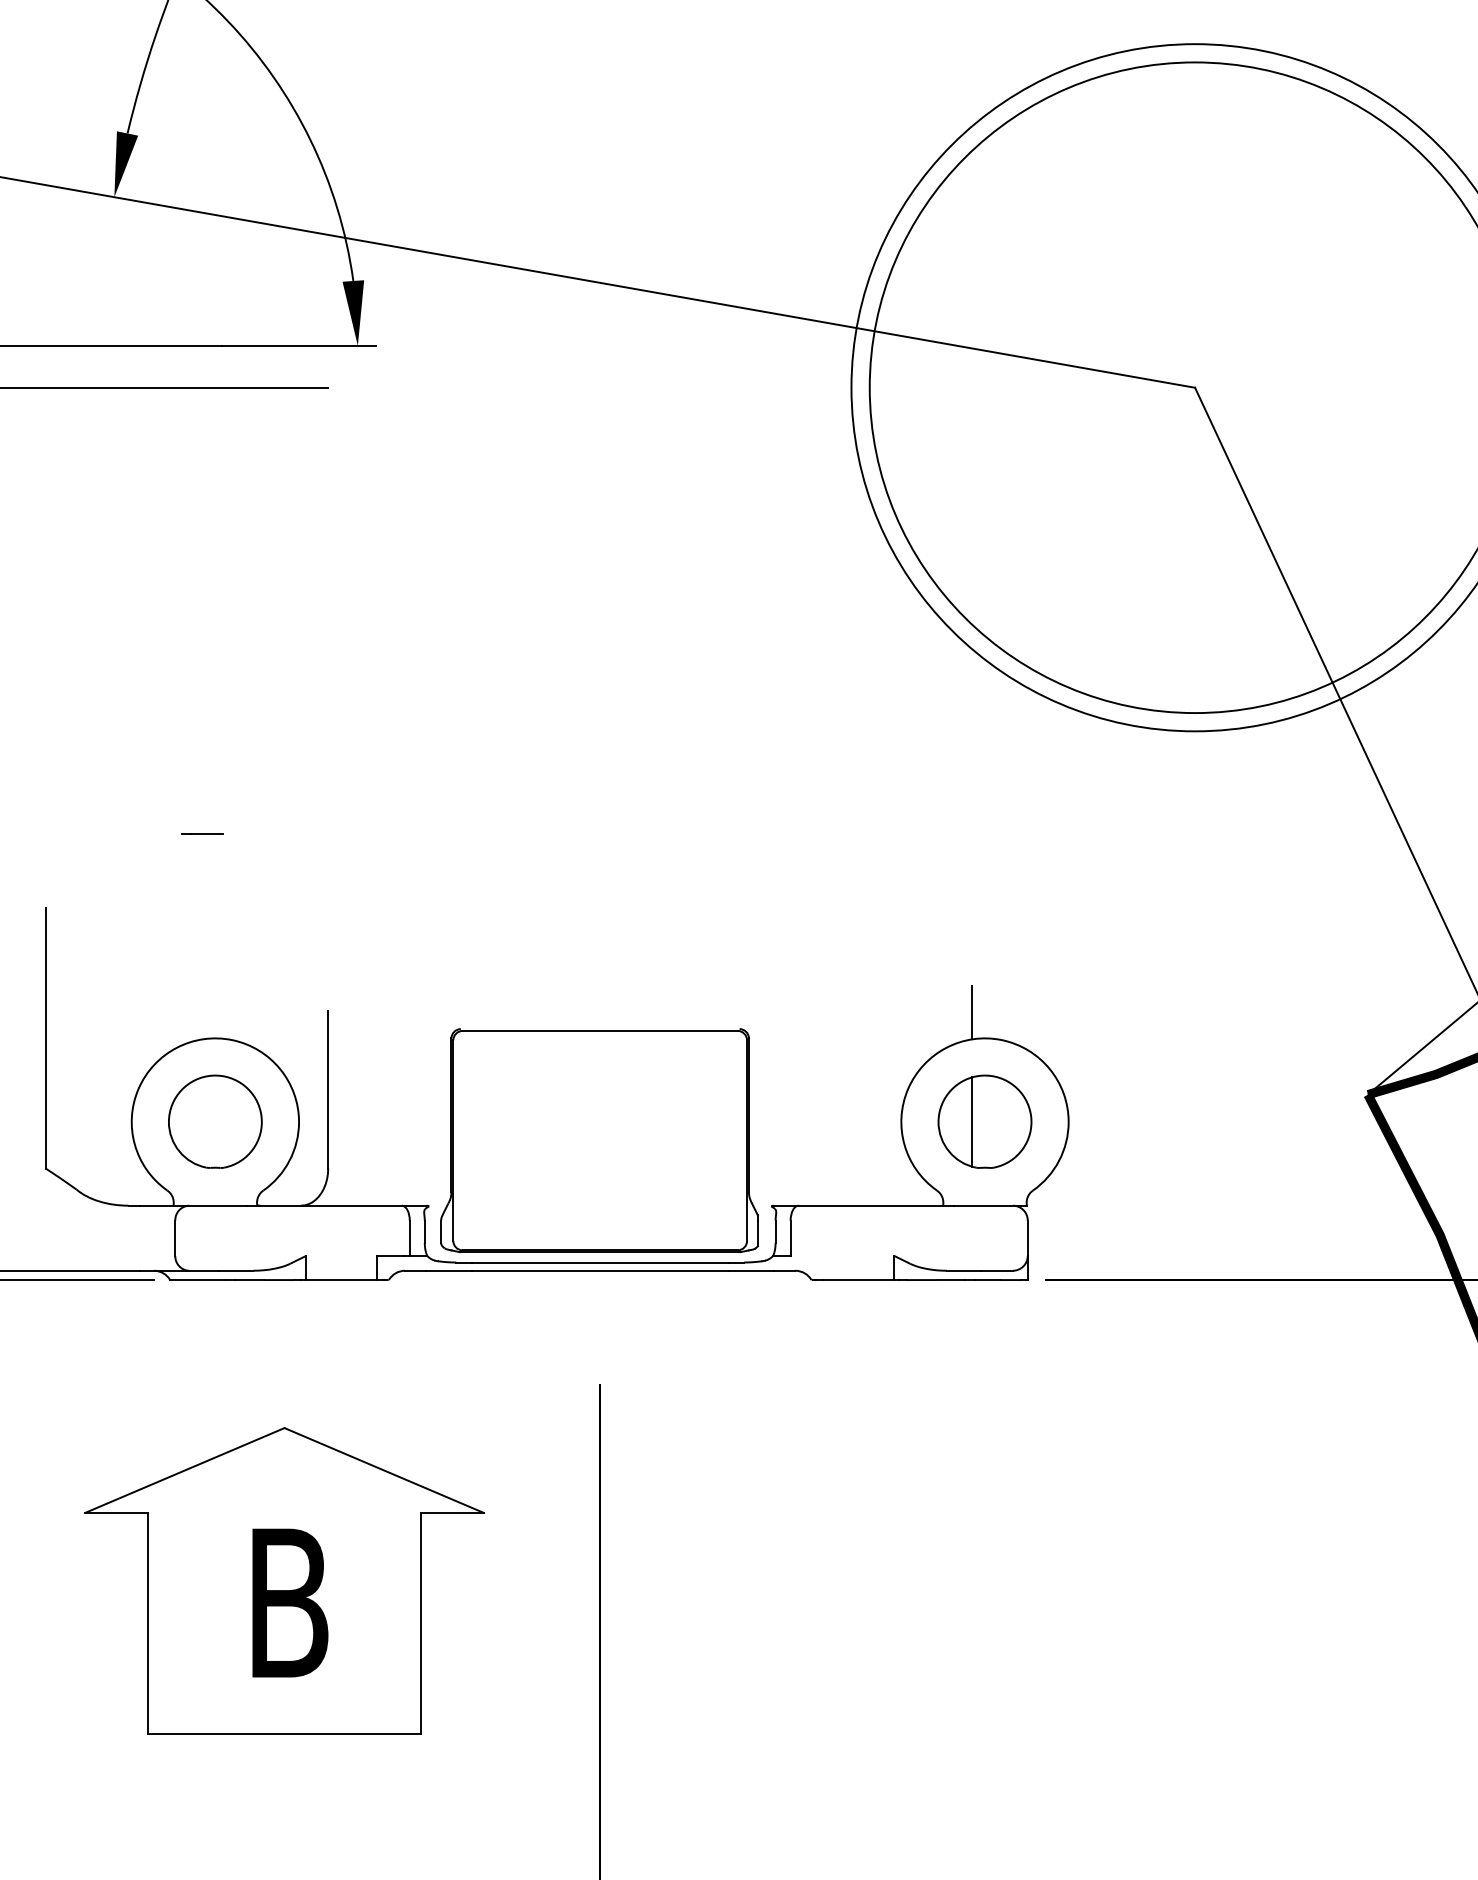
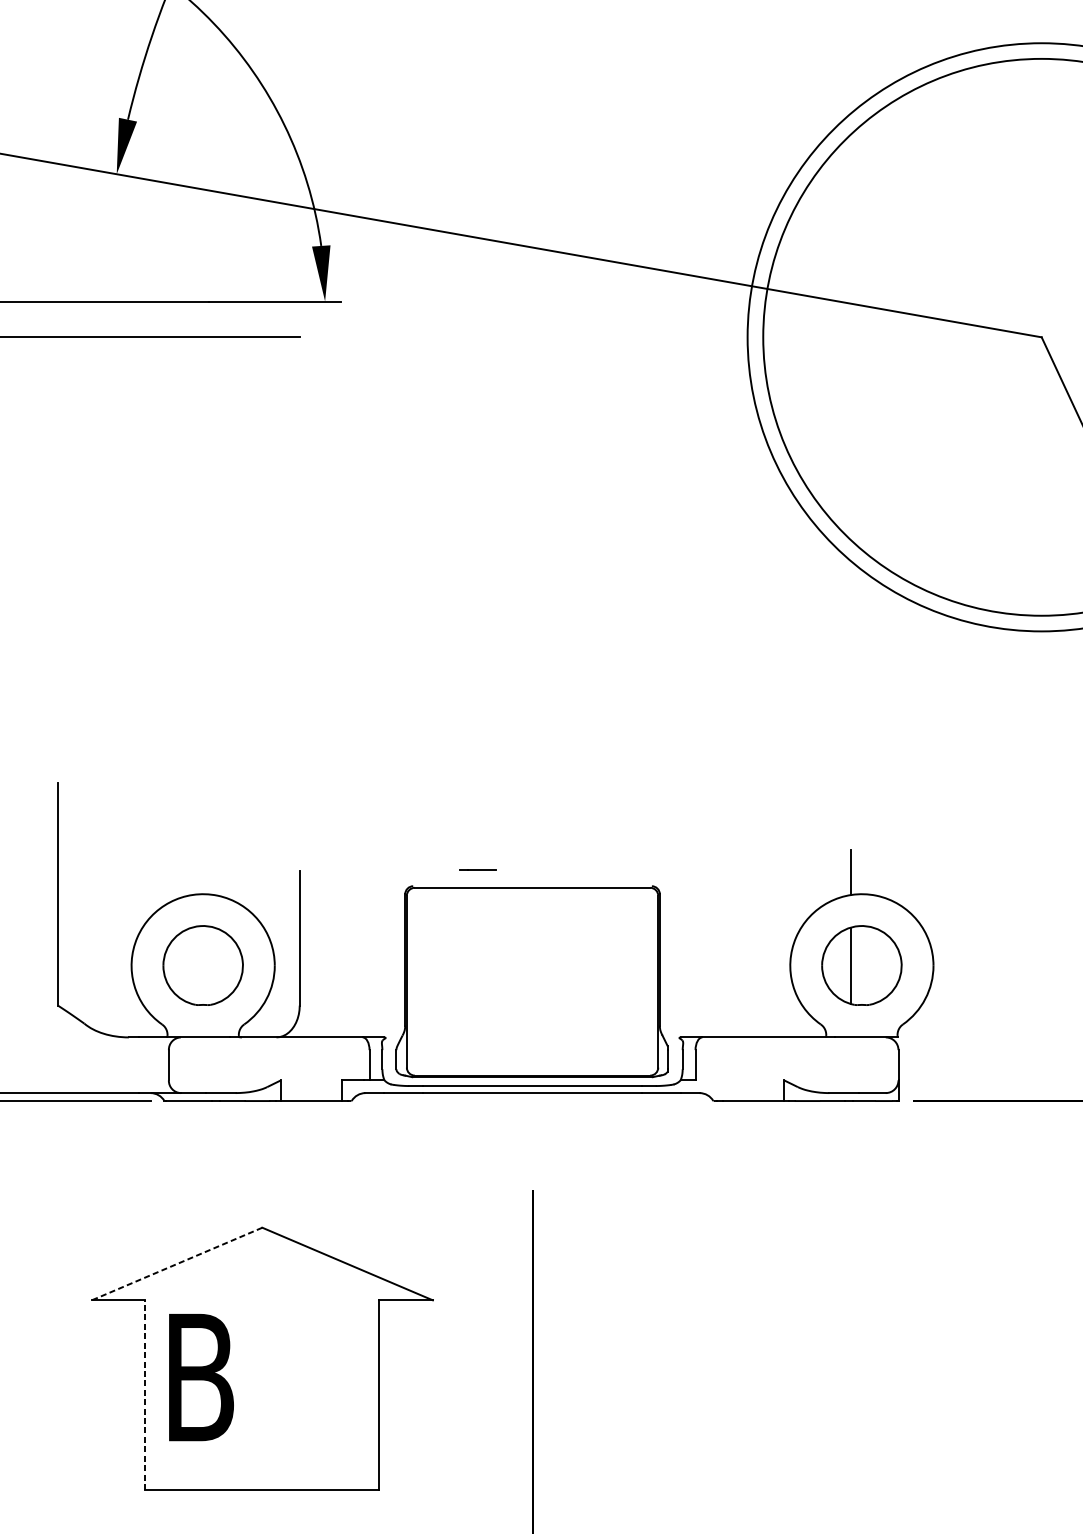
line: (202, 833) -> (478, 869), moved
line: (184, 1470) -> (176, 1264), solid -> dashed
text: (290, 1602) -> (201, 1377), moved
line: (147, 1623) -> (145, 1394), solid -> dashed

